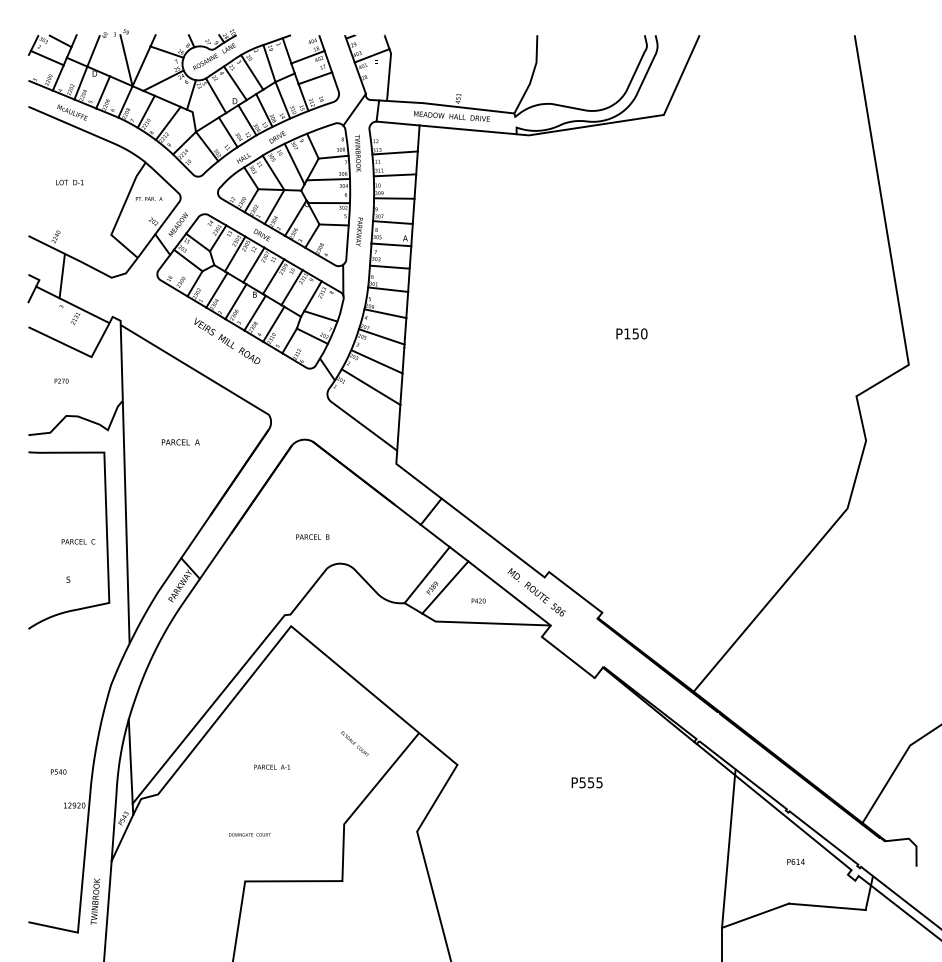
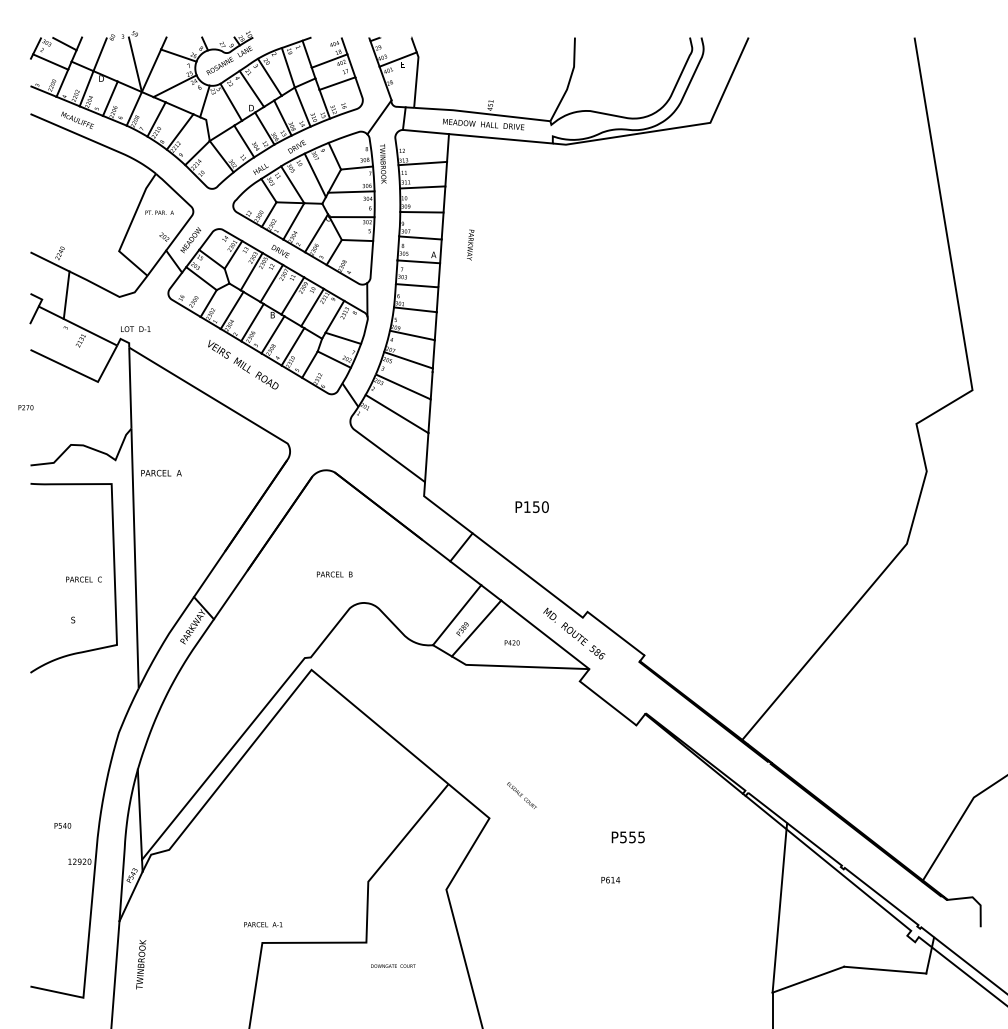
text: (69, 181) -> (135, 328), moved
text: (359, 231) -> (470, 244), moved
text: (631, 333) -> (531, 506), moved
text: (61, 380) -> (25, 407), moved
text: (180, 441) -> (161, 472), moved
text: (354, 743) -> (521, 795), moved
text: (272, 766) -> (263, 924), moved
text: (249, 834) -> (393, 965), moved
text: (795, 861) -> (610, 879), moved
text: (95, 901) -> (141, 964), moved

